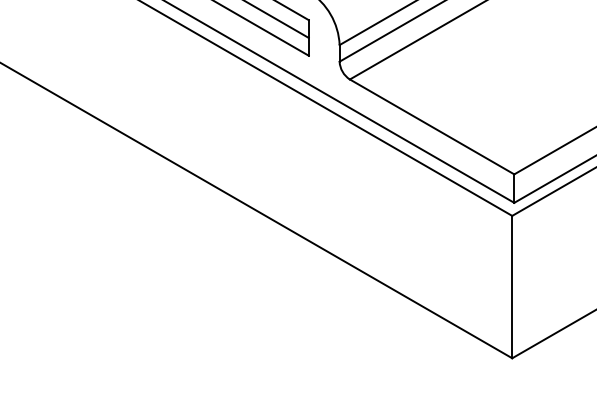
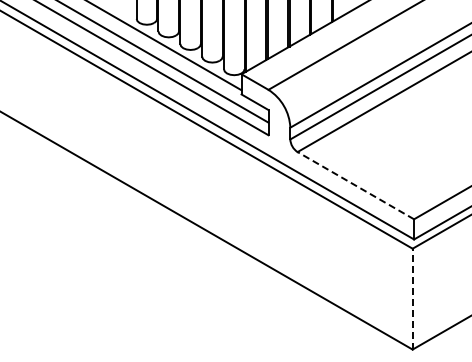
line: (431, 126) -> (355, 185), solid -> dashed
line: (512, 286) -> (412, 298), solid -> dashed

